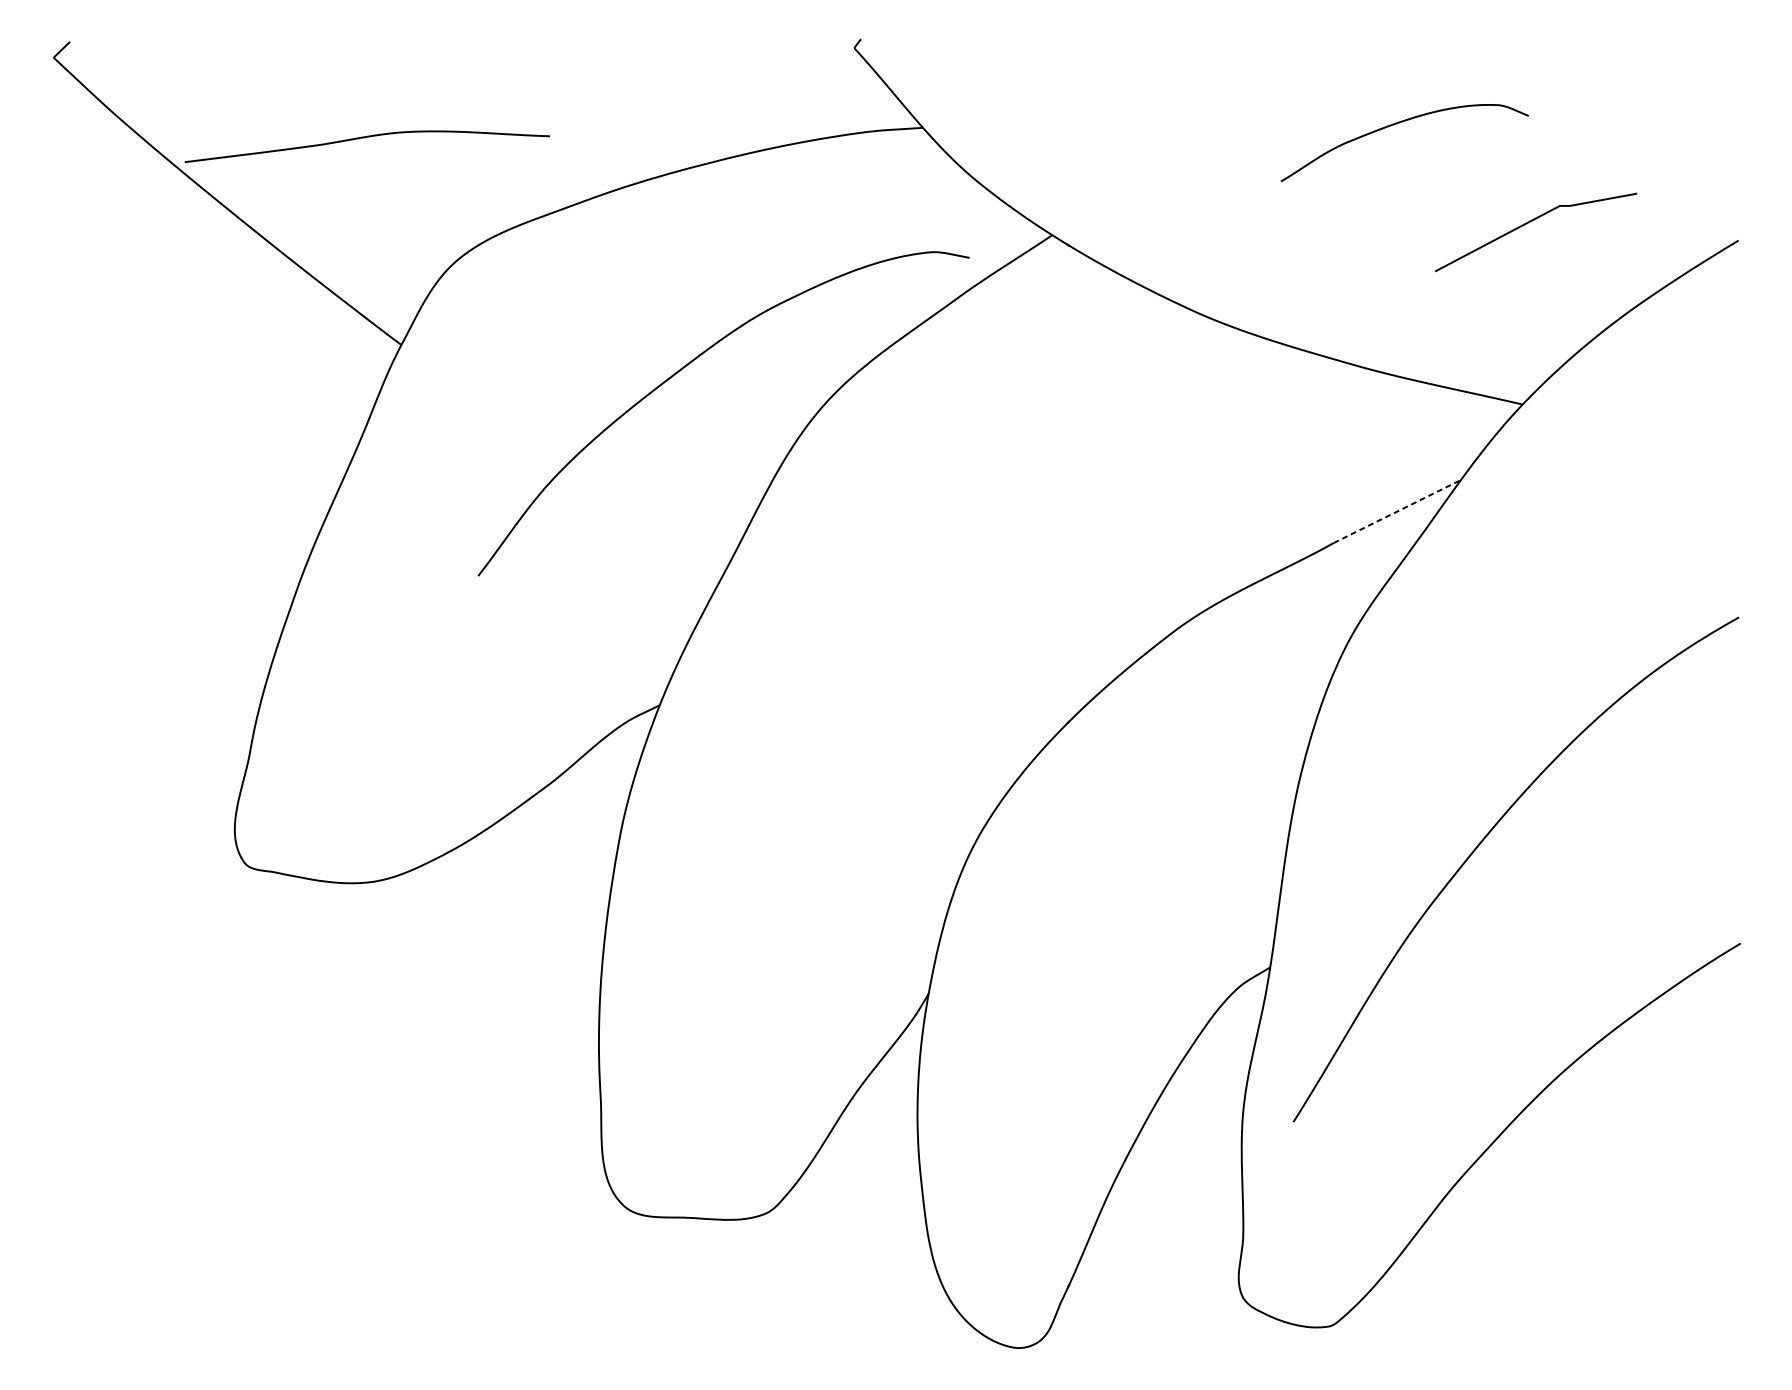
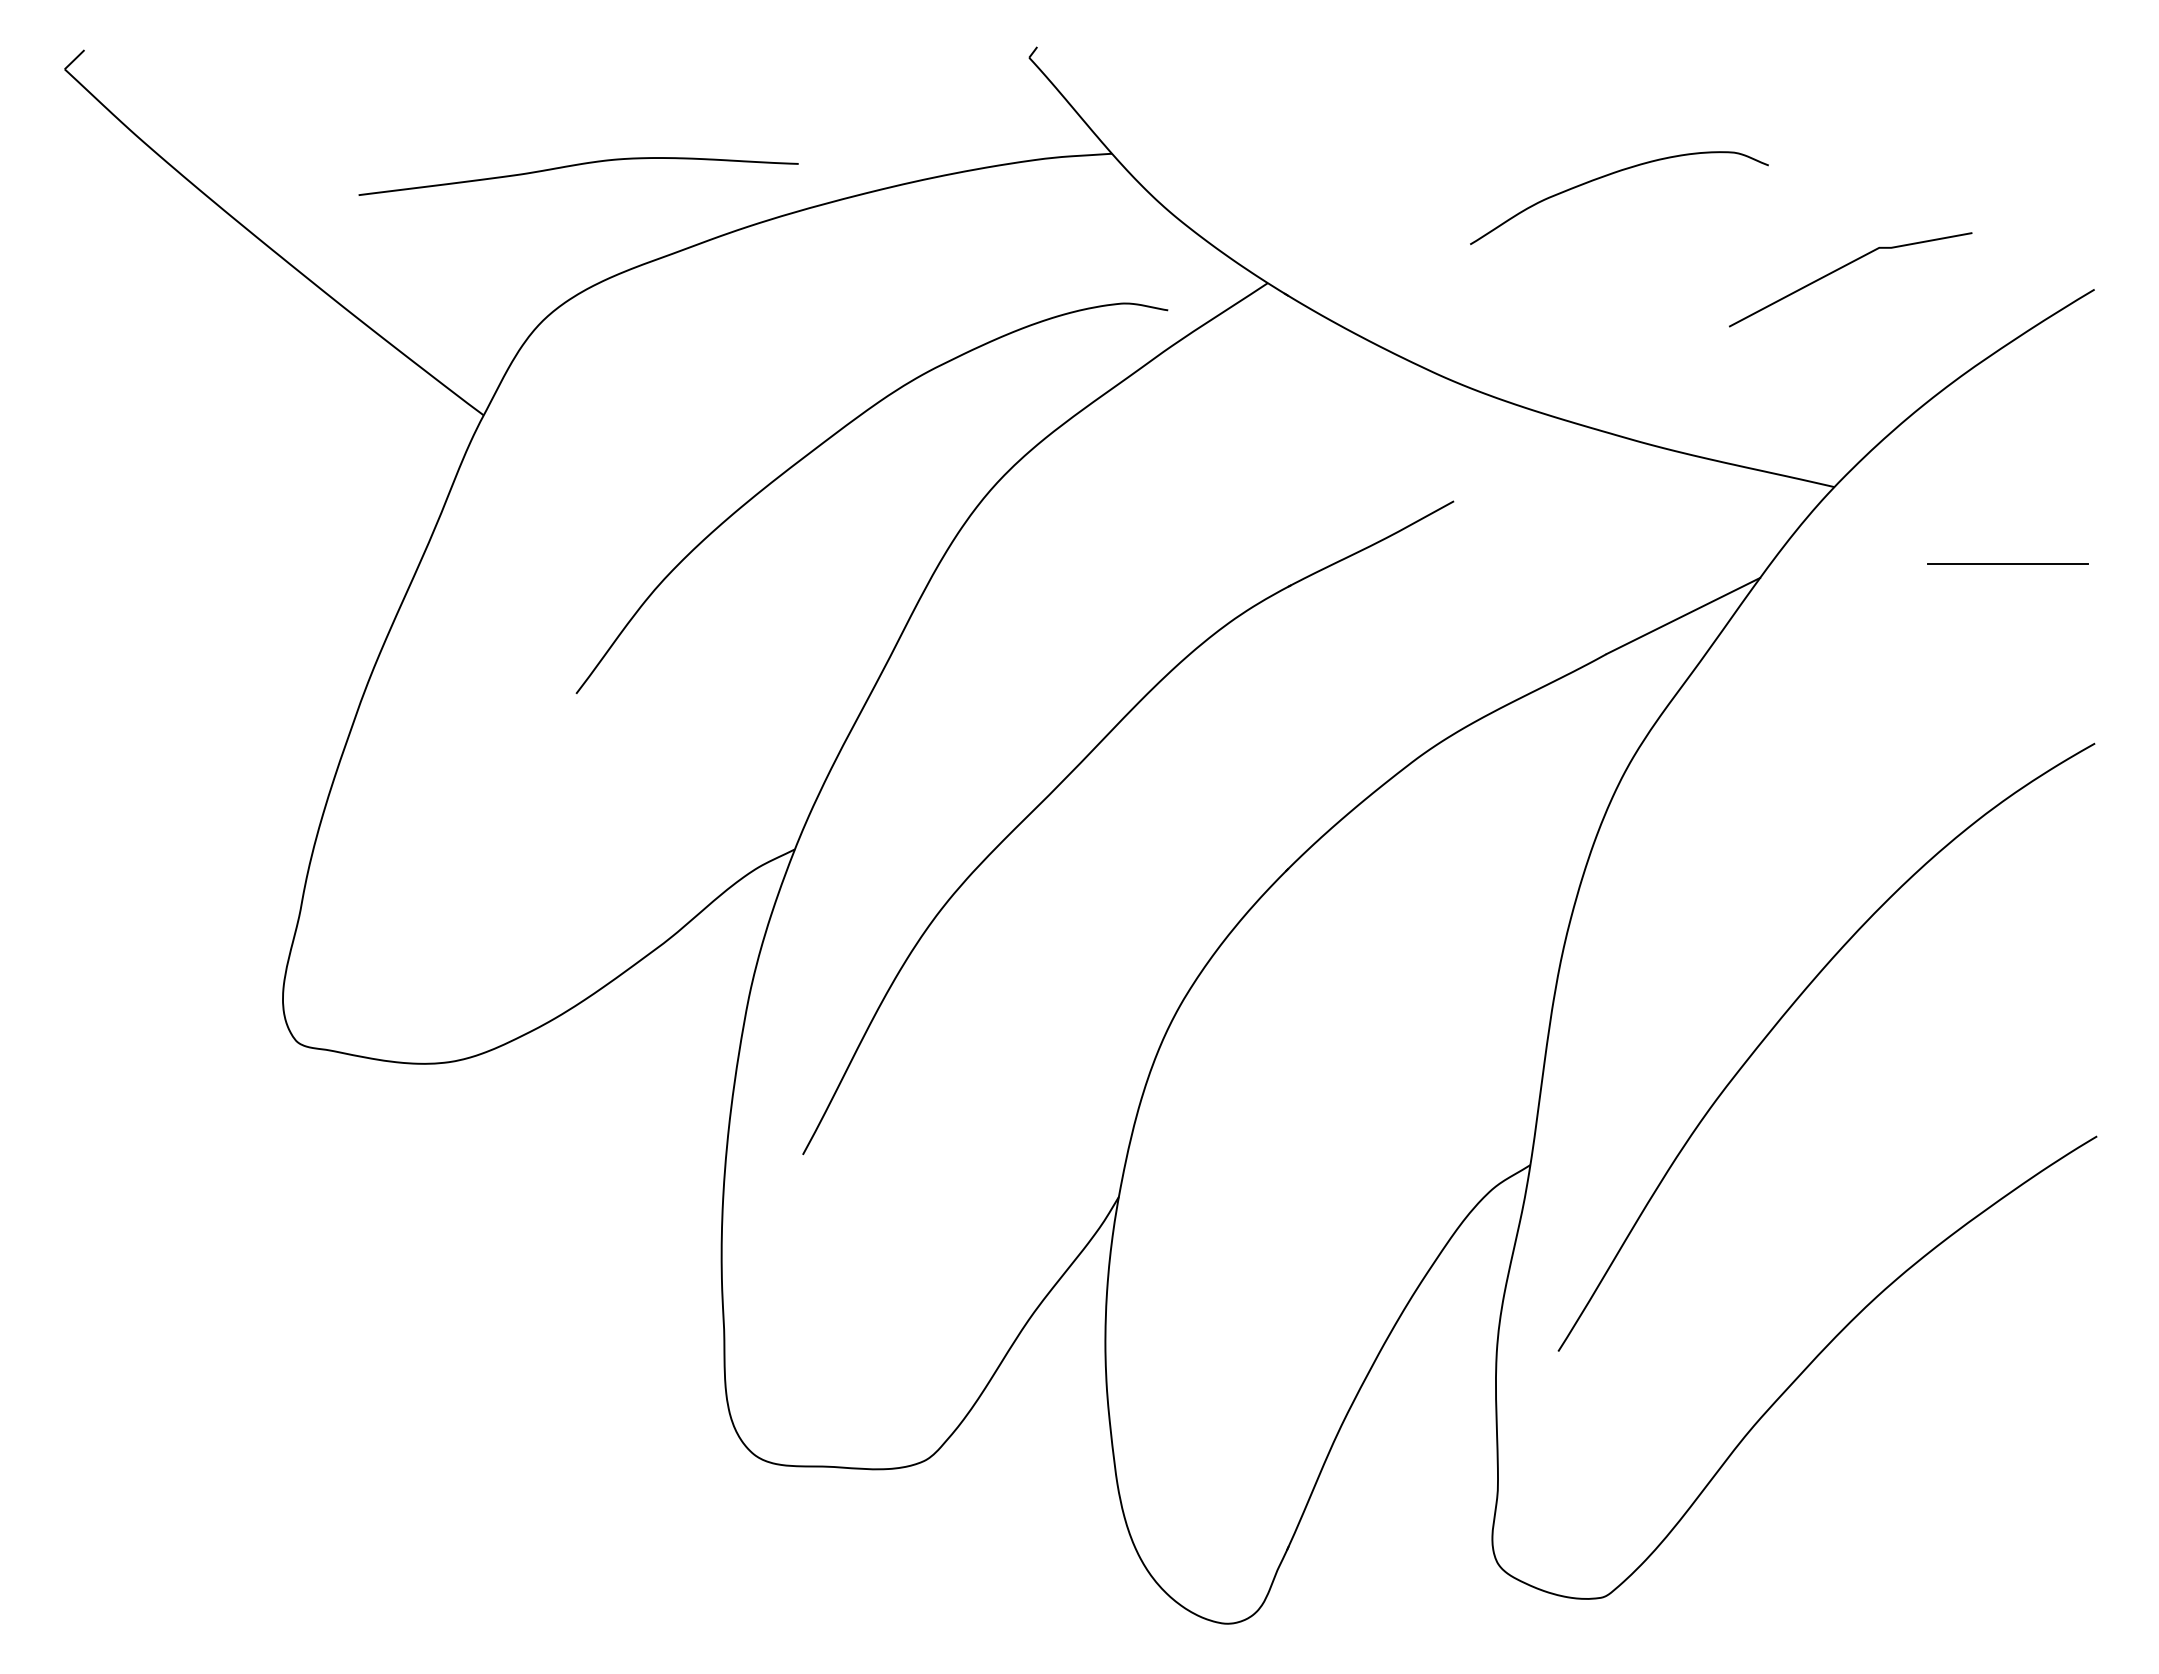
curve: (1399, 123) -> (1612, 174), moved
curve: (363, 138) -> (574, 166), moved
line: (1666, 468) -> (2007, 564), added
line: (1397, 511) -> (1683, 615), dashed -> solid
part: (891, 640) -> (1073, 771), added

